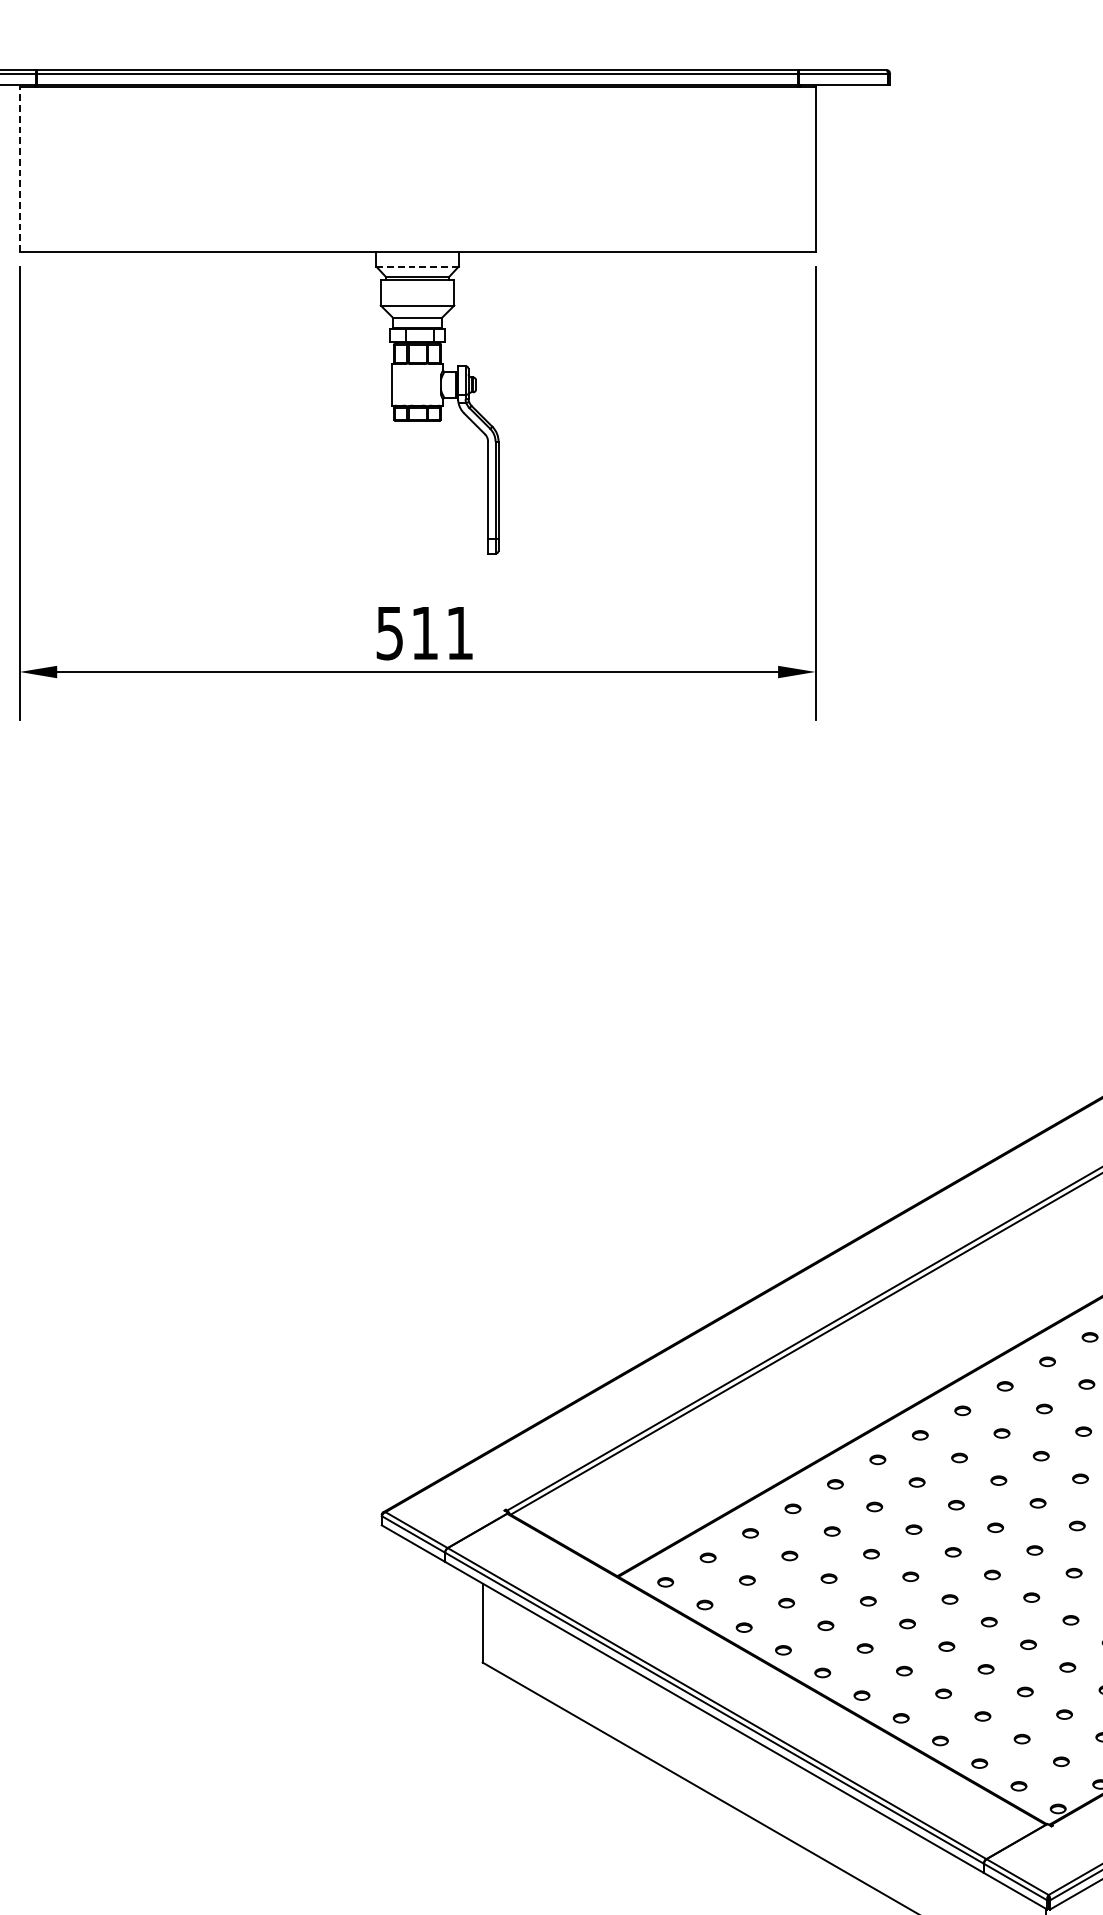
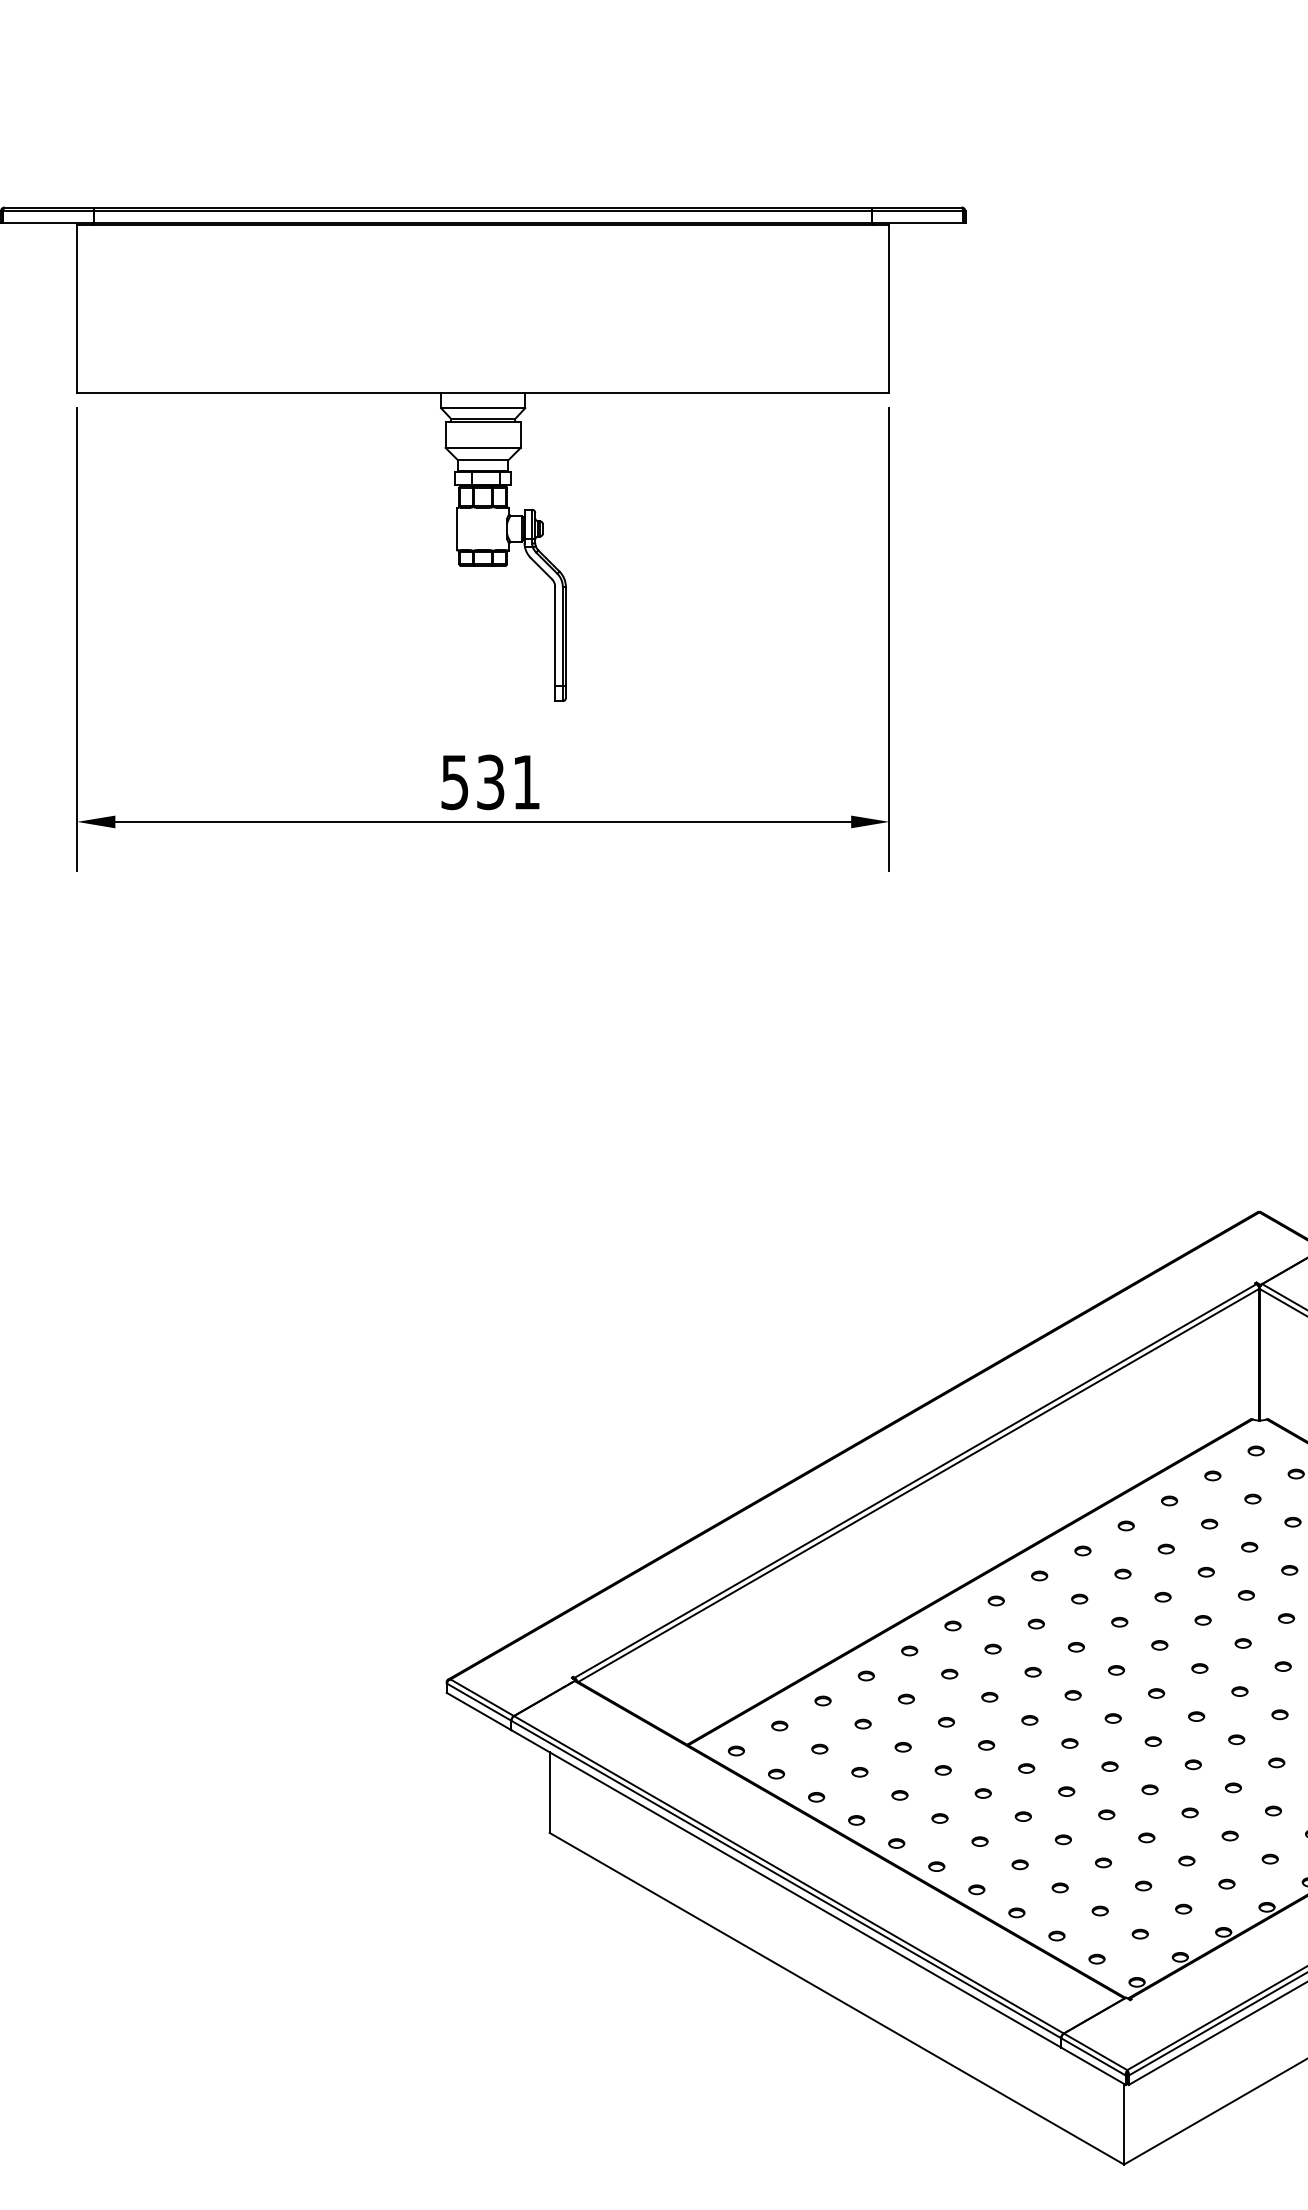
line: (20, 168) -> (77, 308), dashed -> solid
line: (417, 266) -> (483, 408), dashed -> solid
text: (424, 633) -> (490, 782), 511 -> 531

